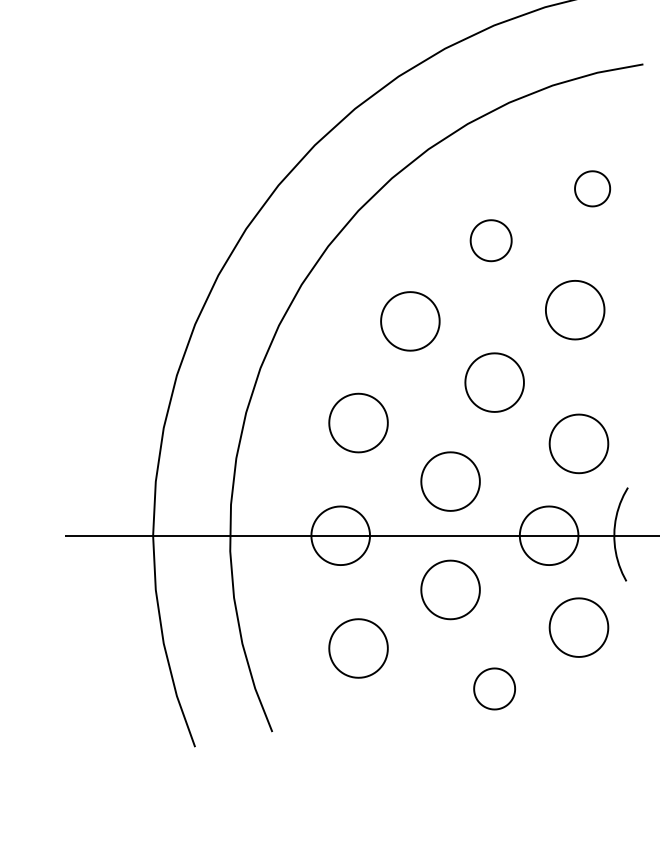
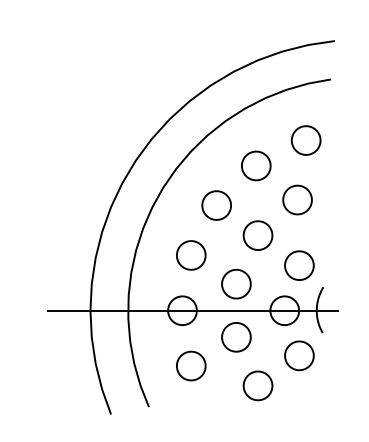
part: (591, 188) -> (305, 140), size x1.67
part: (491, 239) -> (256, 165), size x1.43
part: (493, 688) -> (257, 385), size x1.43

